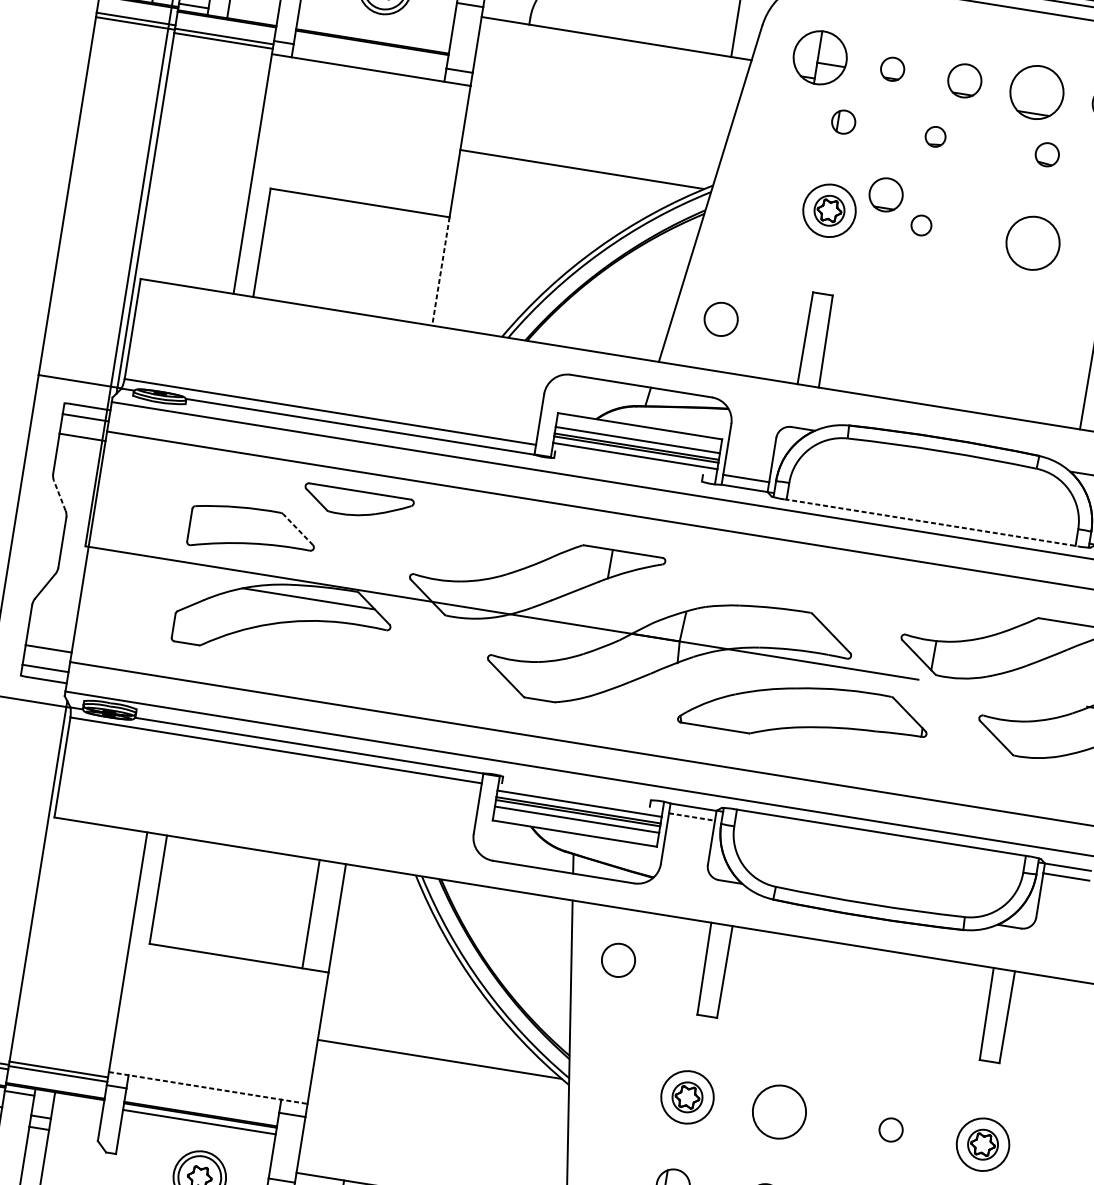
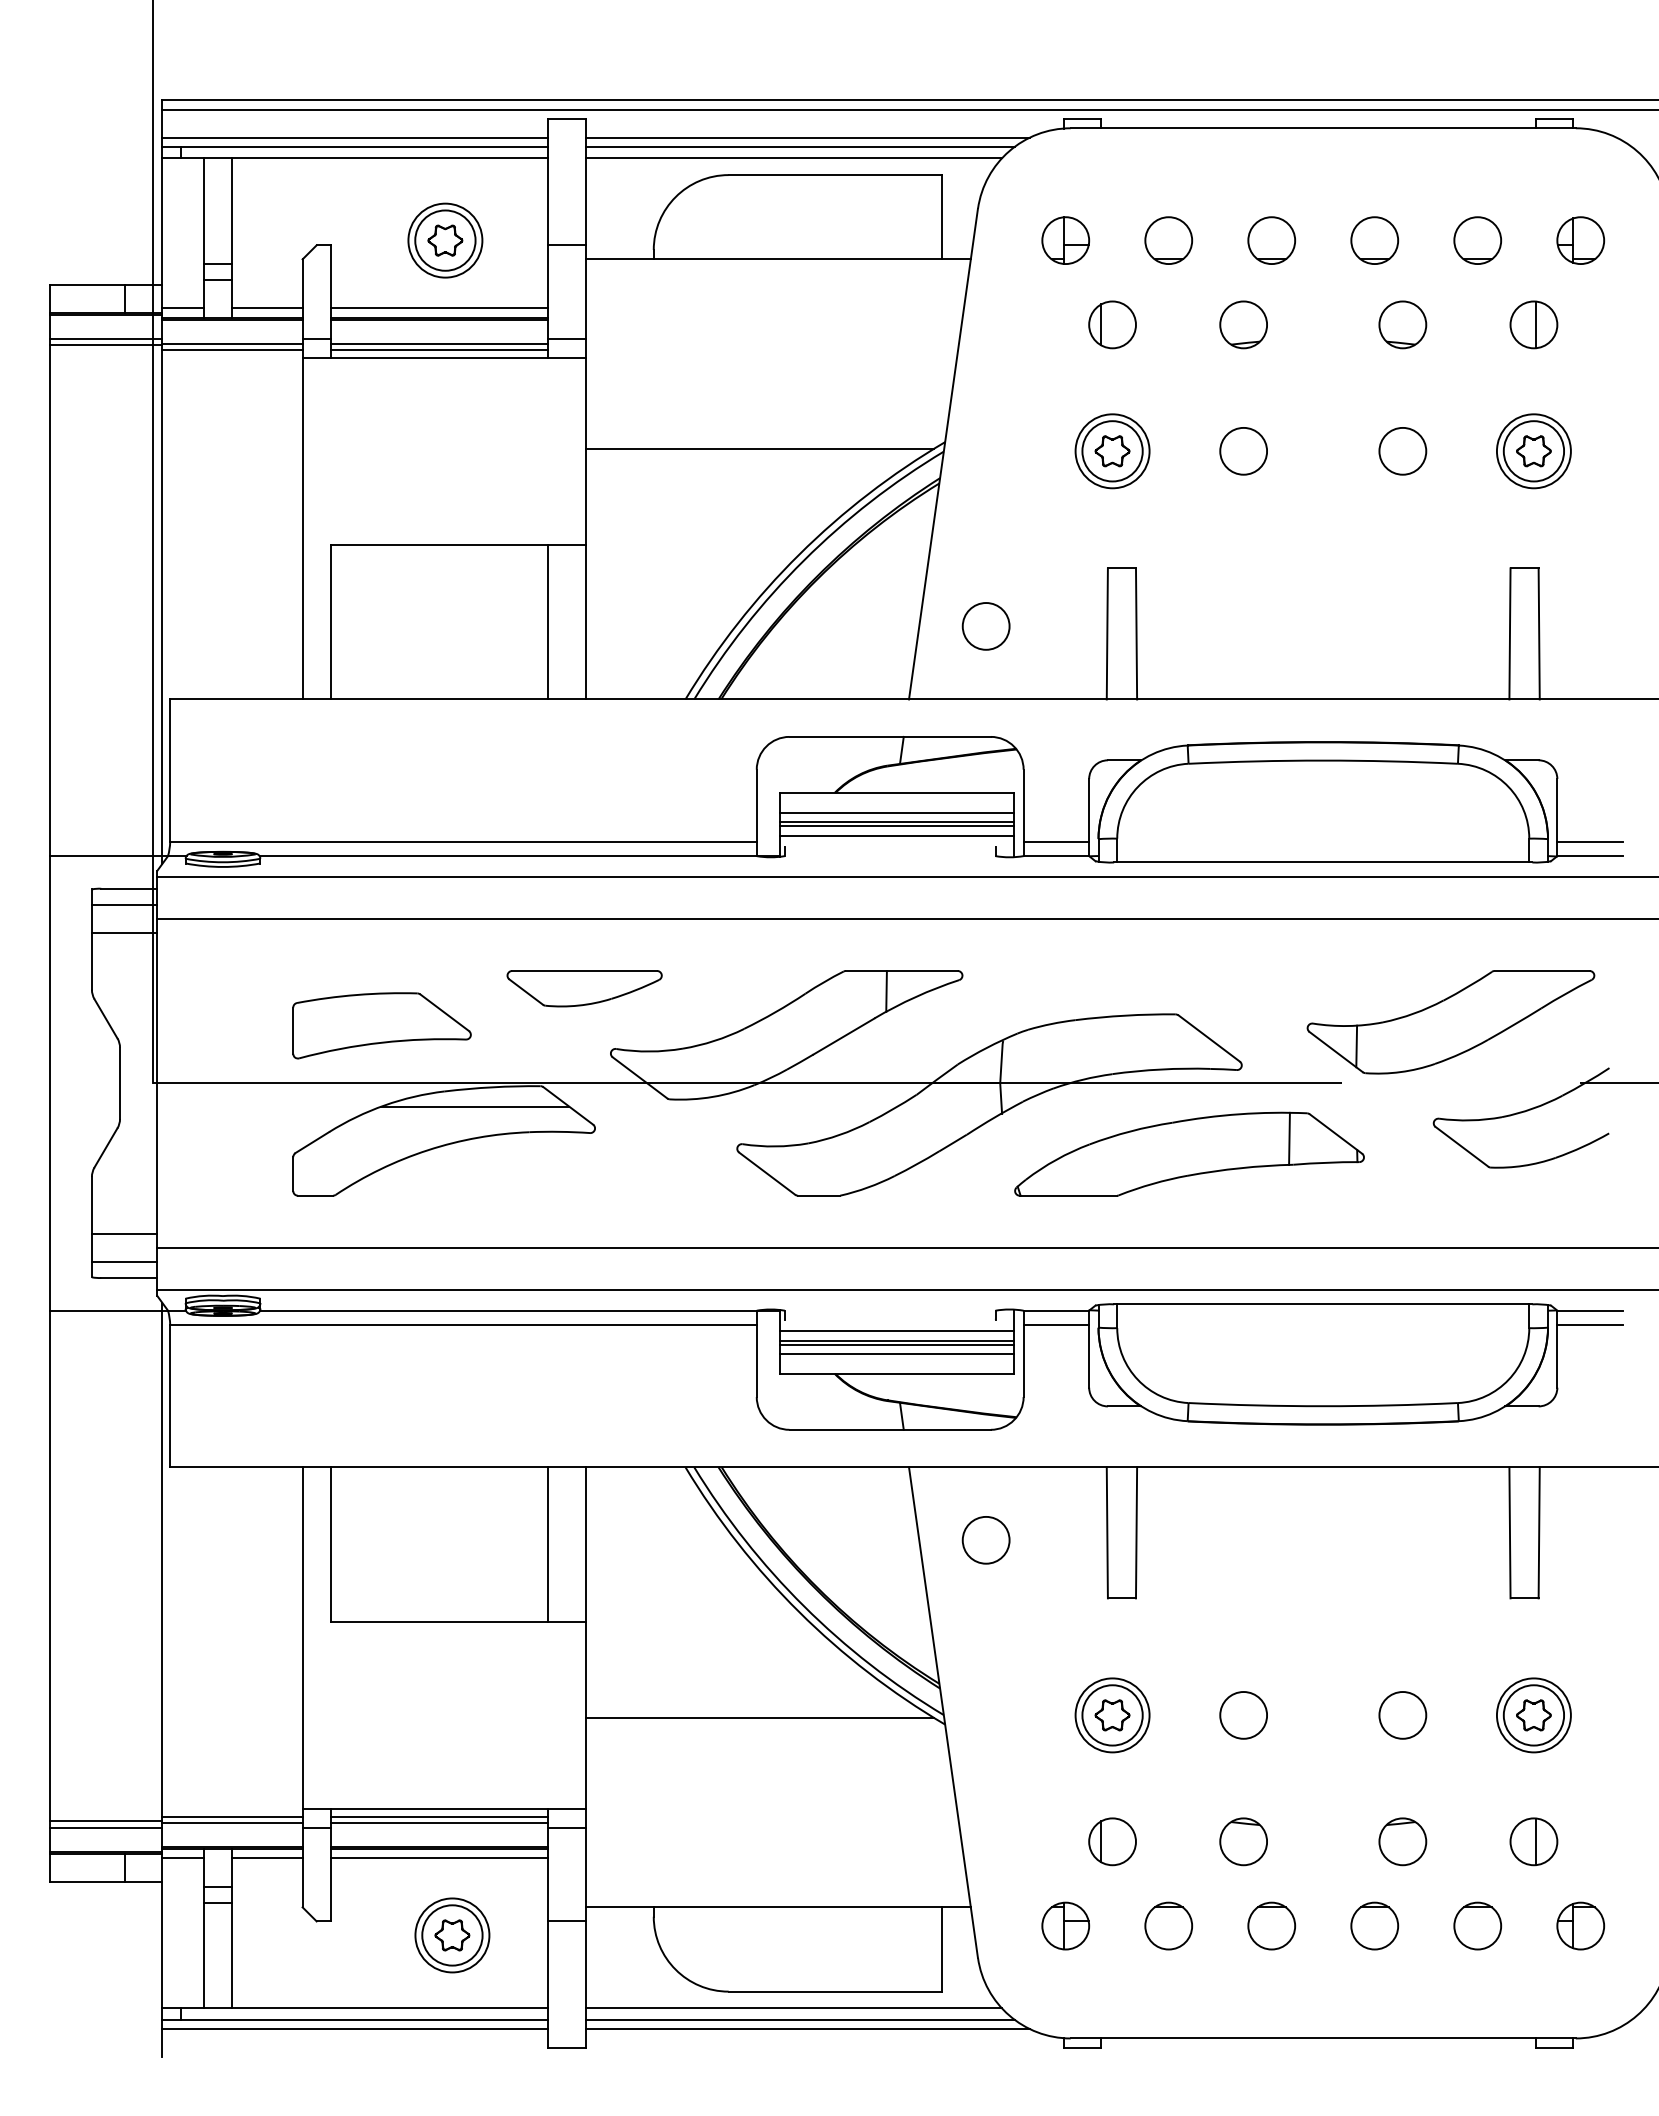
line: (252, 15) -> (267, 308), added
line: (373, 35) -> (439, 308), added
part: (820, 57) -> (1065, 240), size x0.62
line: (369, 59) -> (439, 343), added
line: (368, 64) -> (439, 350), added
part: (892, 69) -> (1168, 240), size x1.43
part: (1036, 92) -> (1374, 240), size x0.62
part: (843, 121) -> (1112, 324), size x1.43
part: (935, 136) -> (1243, 324), size x1.67
part: (1047, 154) -> (1402, 324), size x1.43
part: (885, 194) -> (1187, 416), removed
circle: (829, 210) -> (1112, 451), size x1.43
circle: (921, 224) -> (1243, 450), size x1.67
circle: (1032, 243) -> (1402, 451), size x0.62
line: (414, 266) -> (548, 621), added
line: (440, 271) -> (585, 622), dashed -> solid
line: (59, 495) -> (105, 1018), dashed -> solid
part: (358, 503) -> (584, 988), moved
line: (931, 522) -> (1323, 862), dashed -> solid
line: (297, 529) -> (444, 1012), dashed -> solid
line: (876, 712) -> (1289, 1138), added
line: (692, 816) -> (1056, 1324), dashed -> solid
line: (208, 1088) -> (444, 1809), dashed -> solid
line: (204, 1092) -> (439, 1816), added
line: (203, 1097) -> (439, 1823), added
circle: (687, 1097) -> (1112, 1715), size x1.43
line: (78, 1102) -> (267, 1858), added
circle: (779, 1112) -> (1243, 1715), size x0.62
circle: (890, 1130) -> (1402, 1715), size x1.43
circle: (982, 1144) -> (1533, 1715), size x1.43

